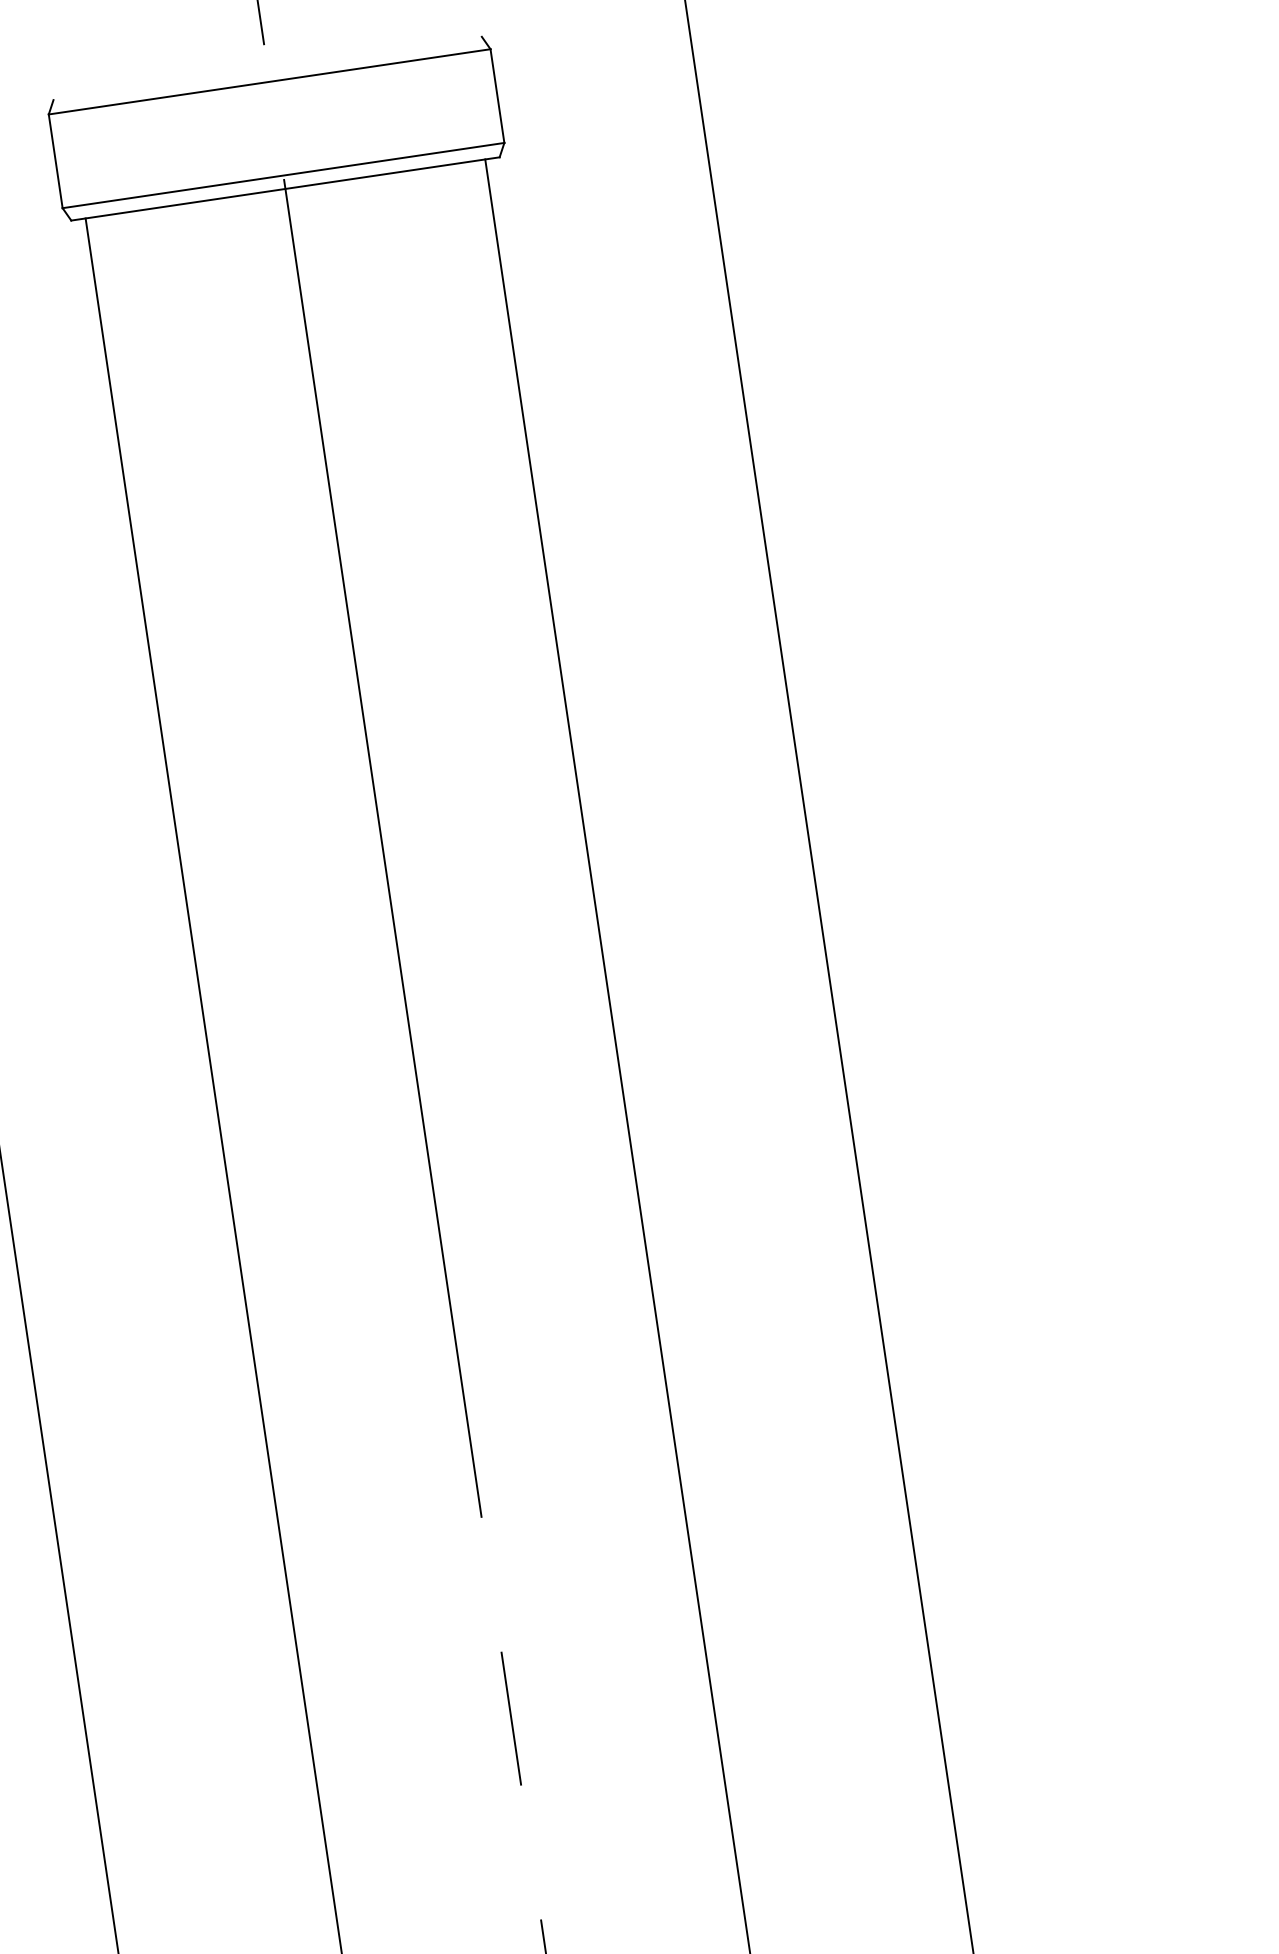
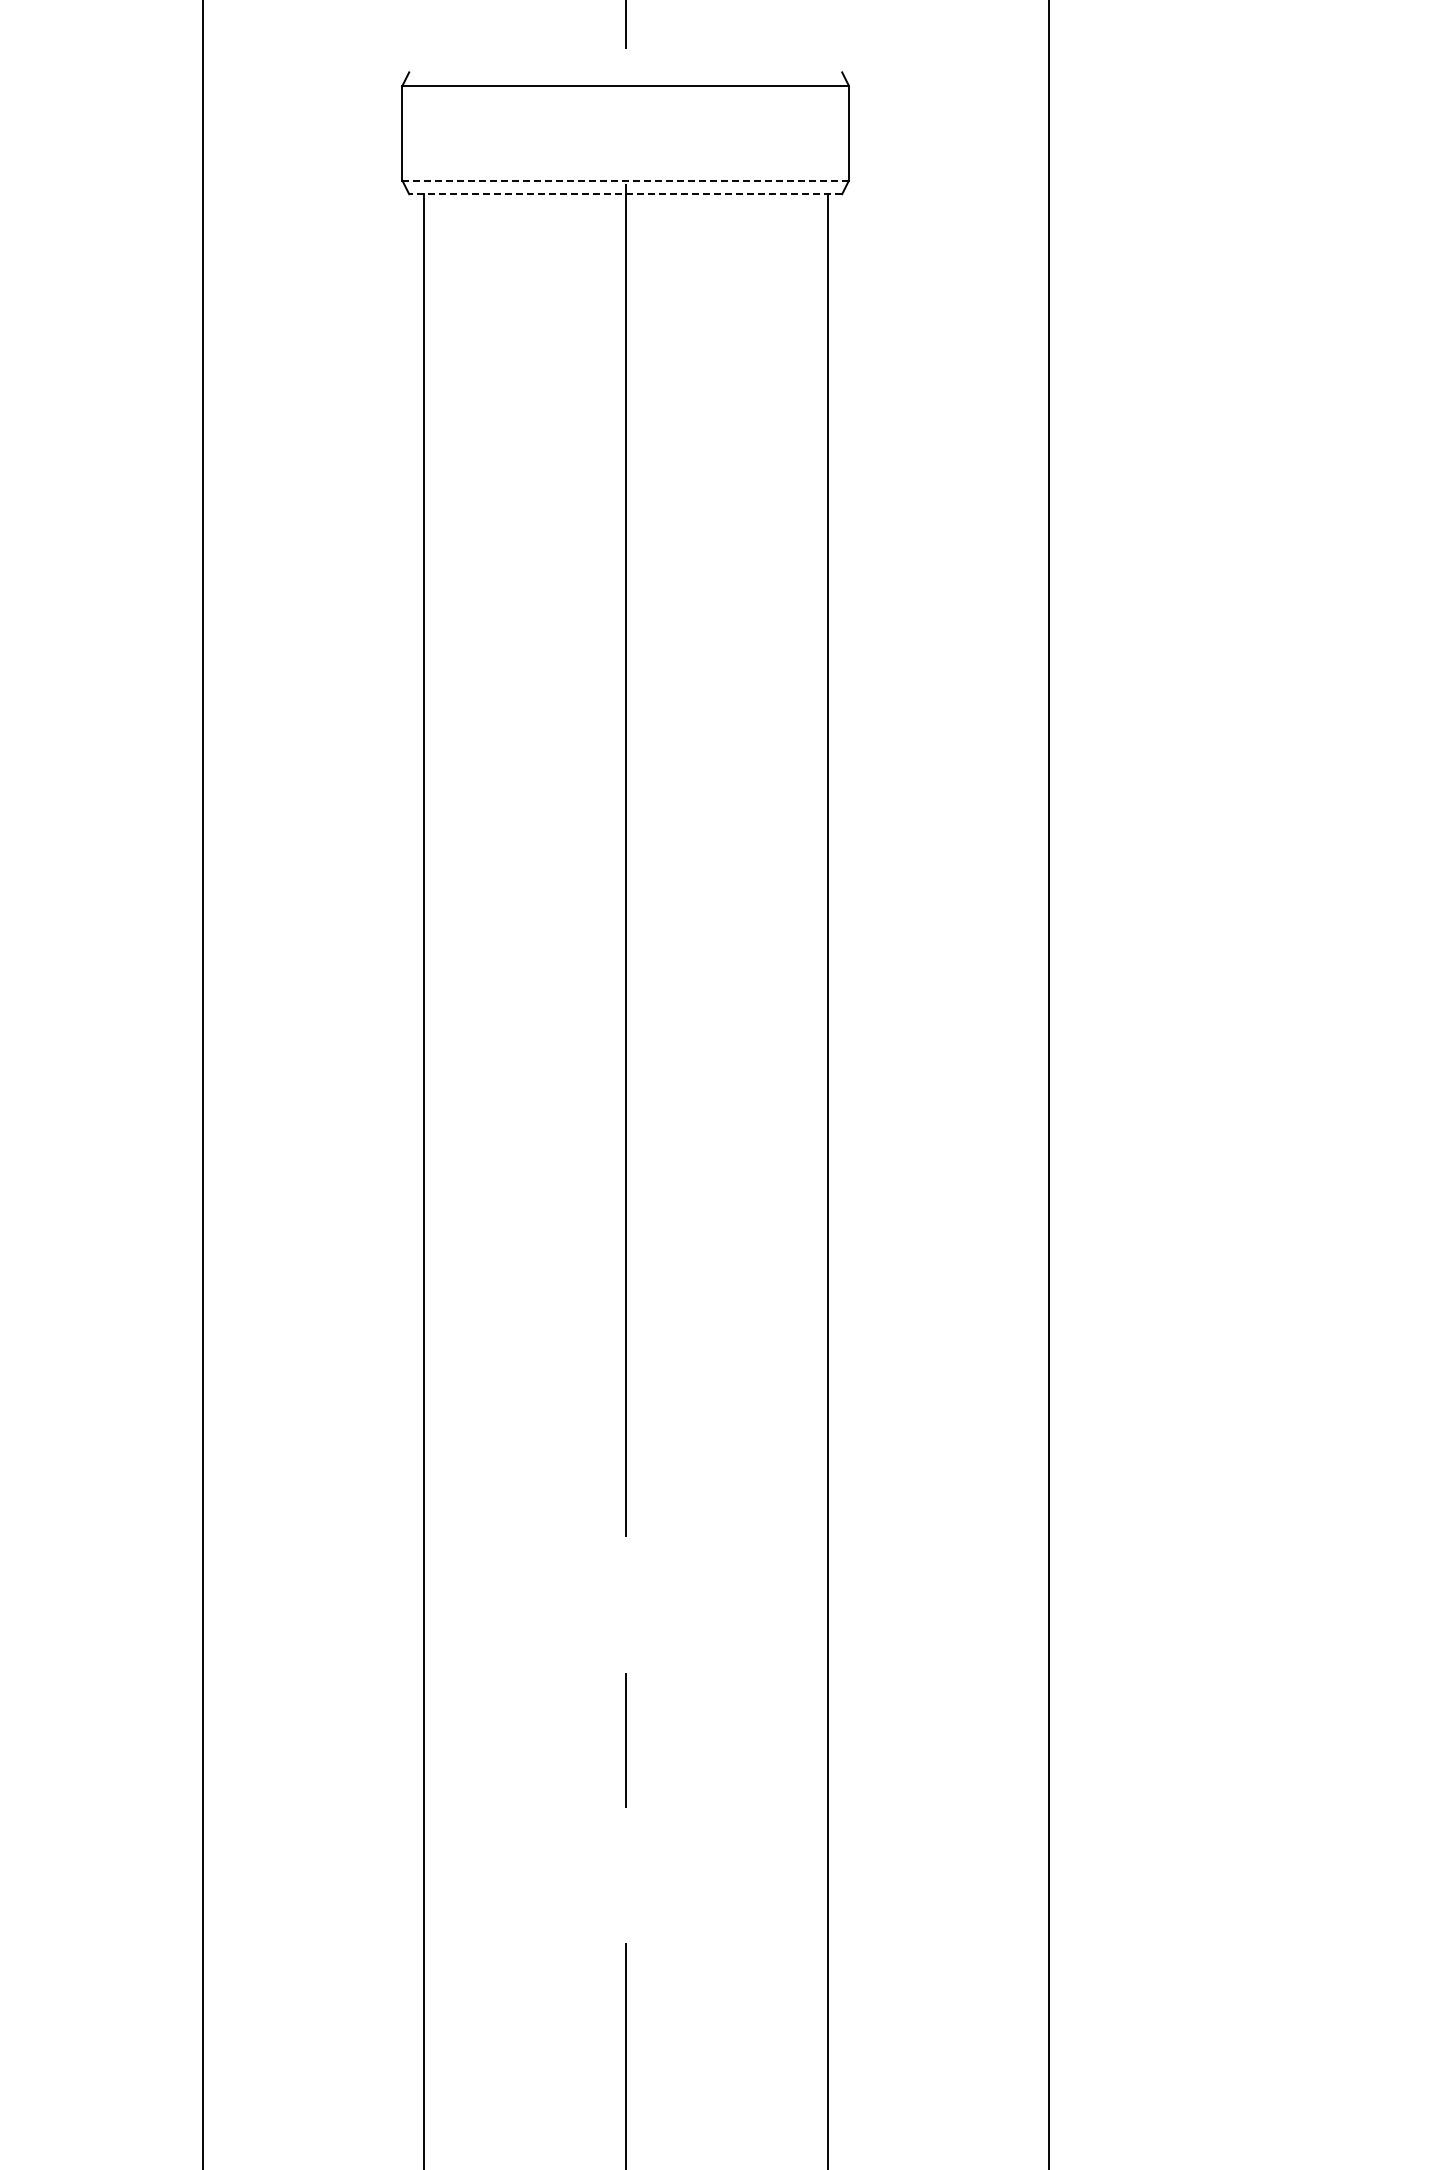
line: (284, 175) -> (626, 180), solid -> dashed
line: (285, 189) -> (625, 194), solid -> dashed

